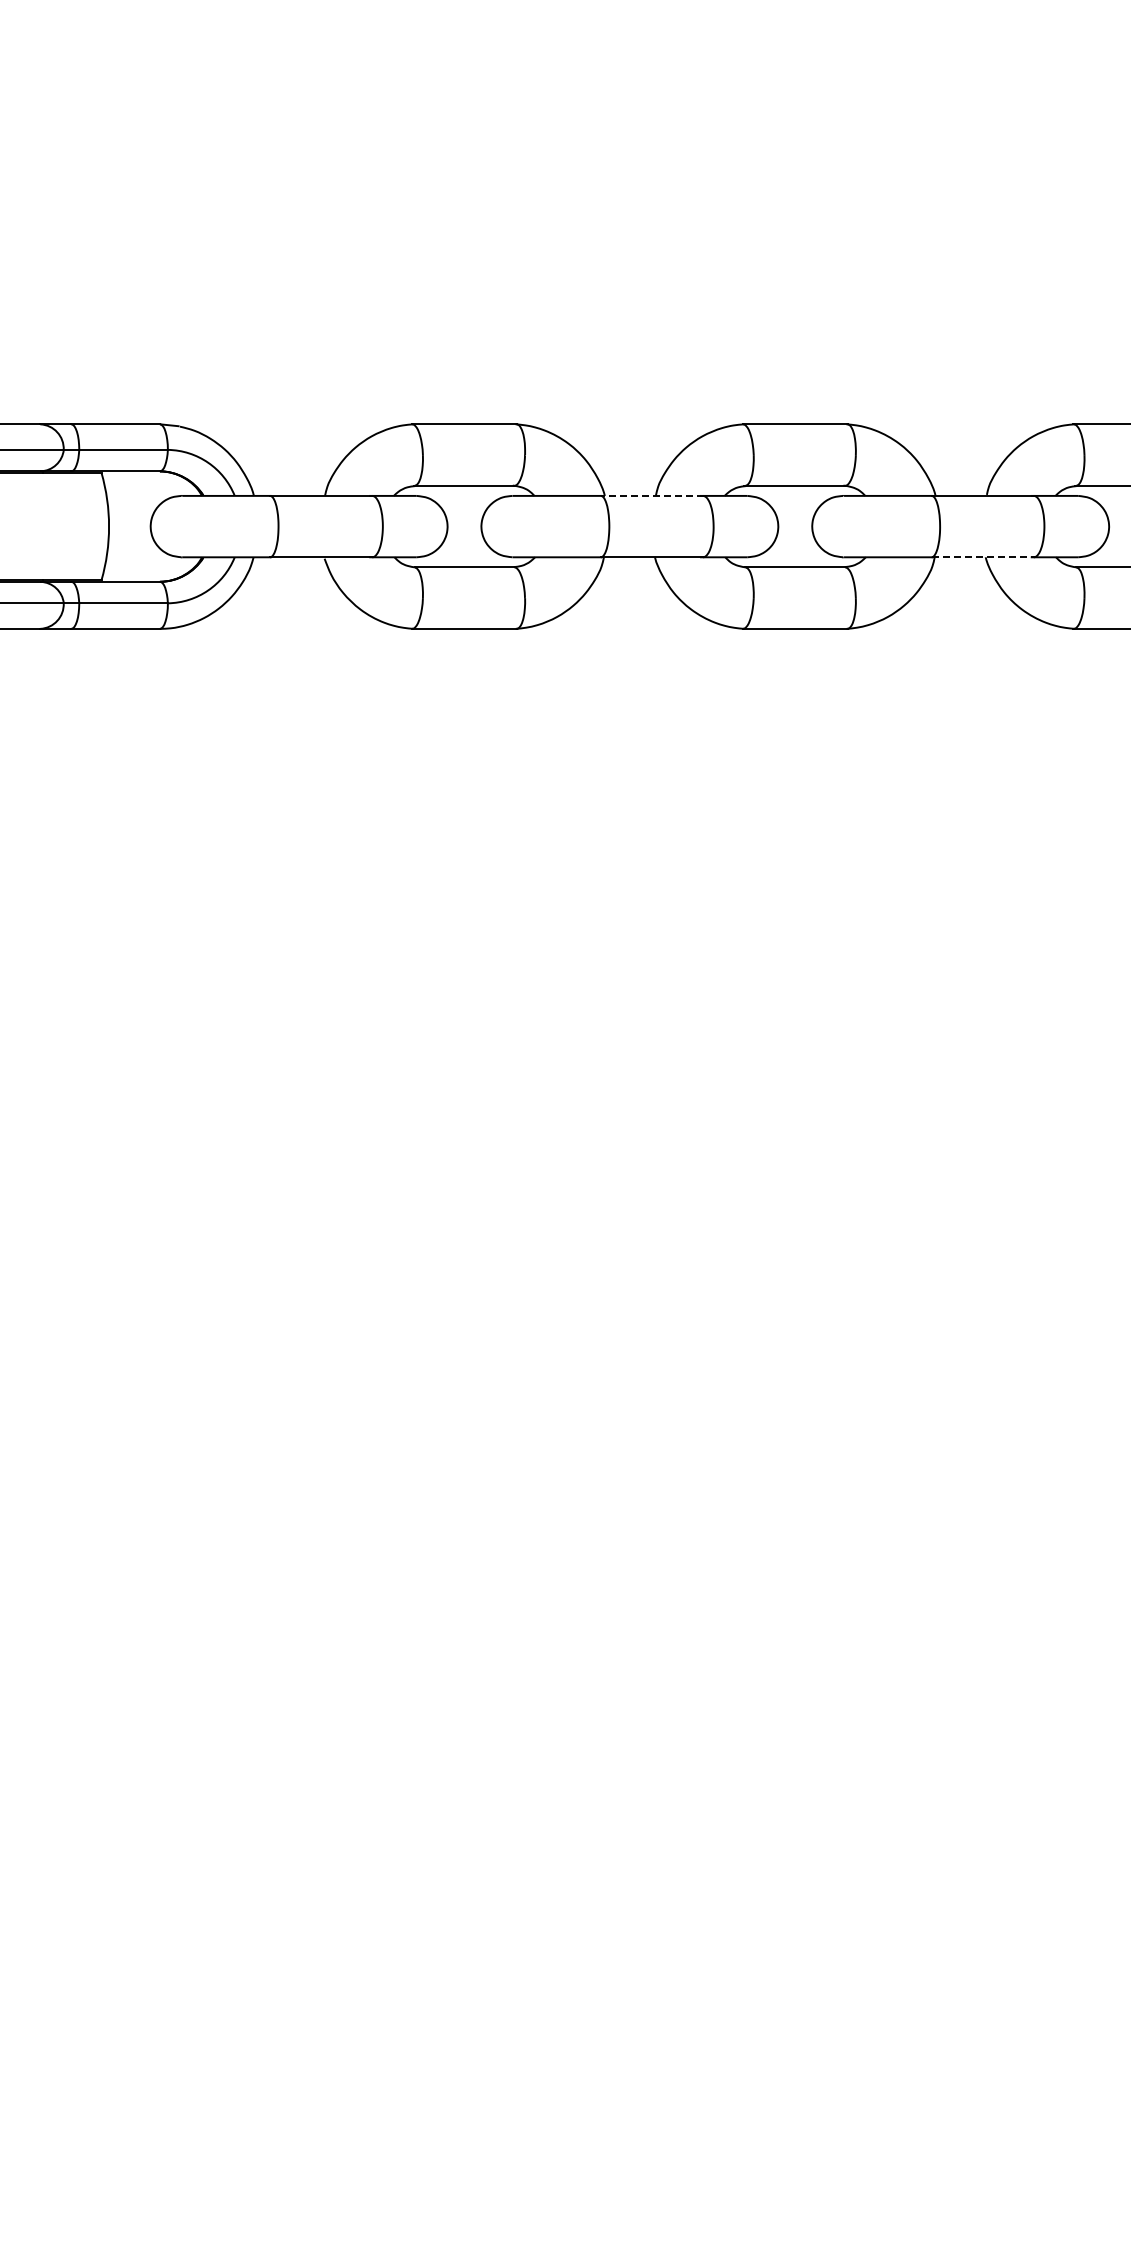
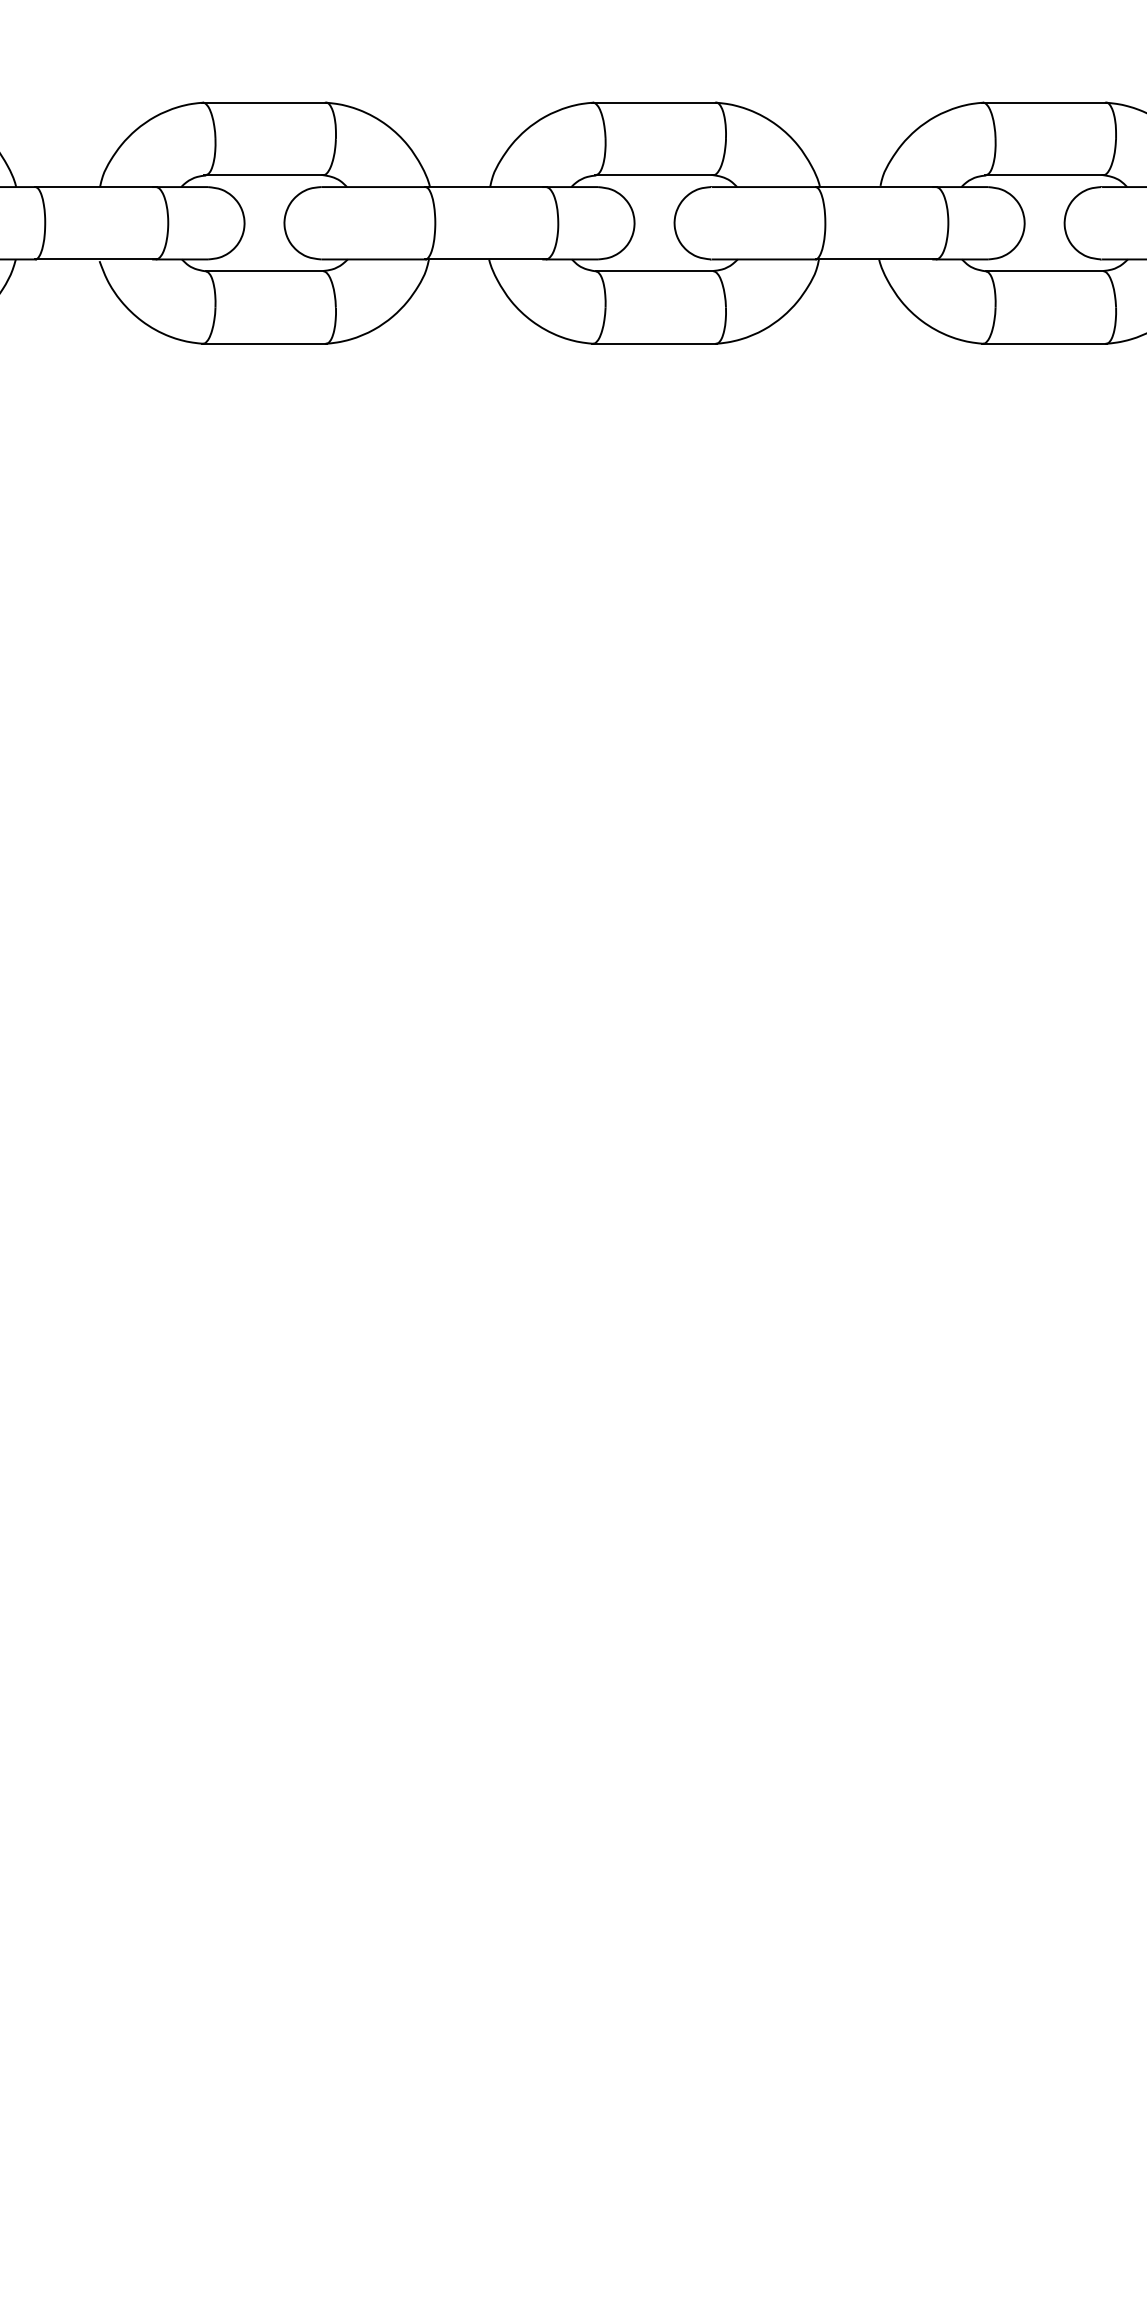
line: (652, 495) -> (486, 186), dashed -> solid
line: (983, 557) -> (876, 259), dashed -> solid

